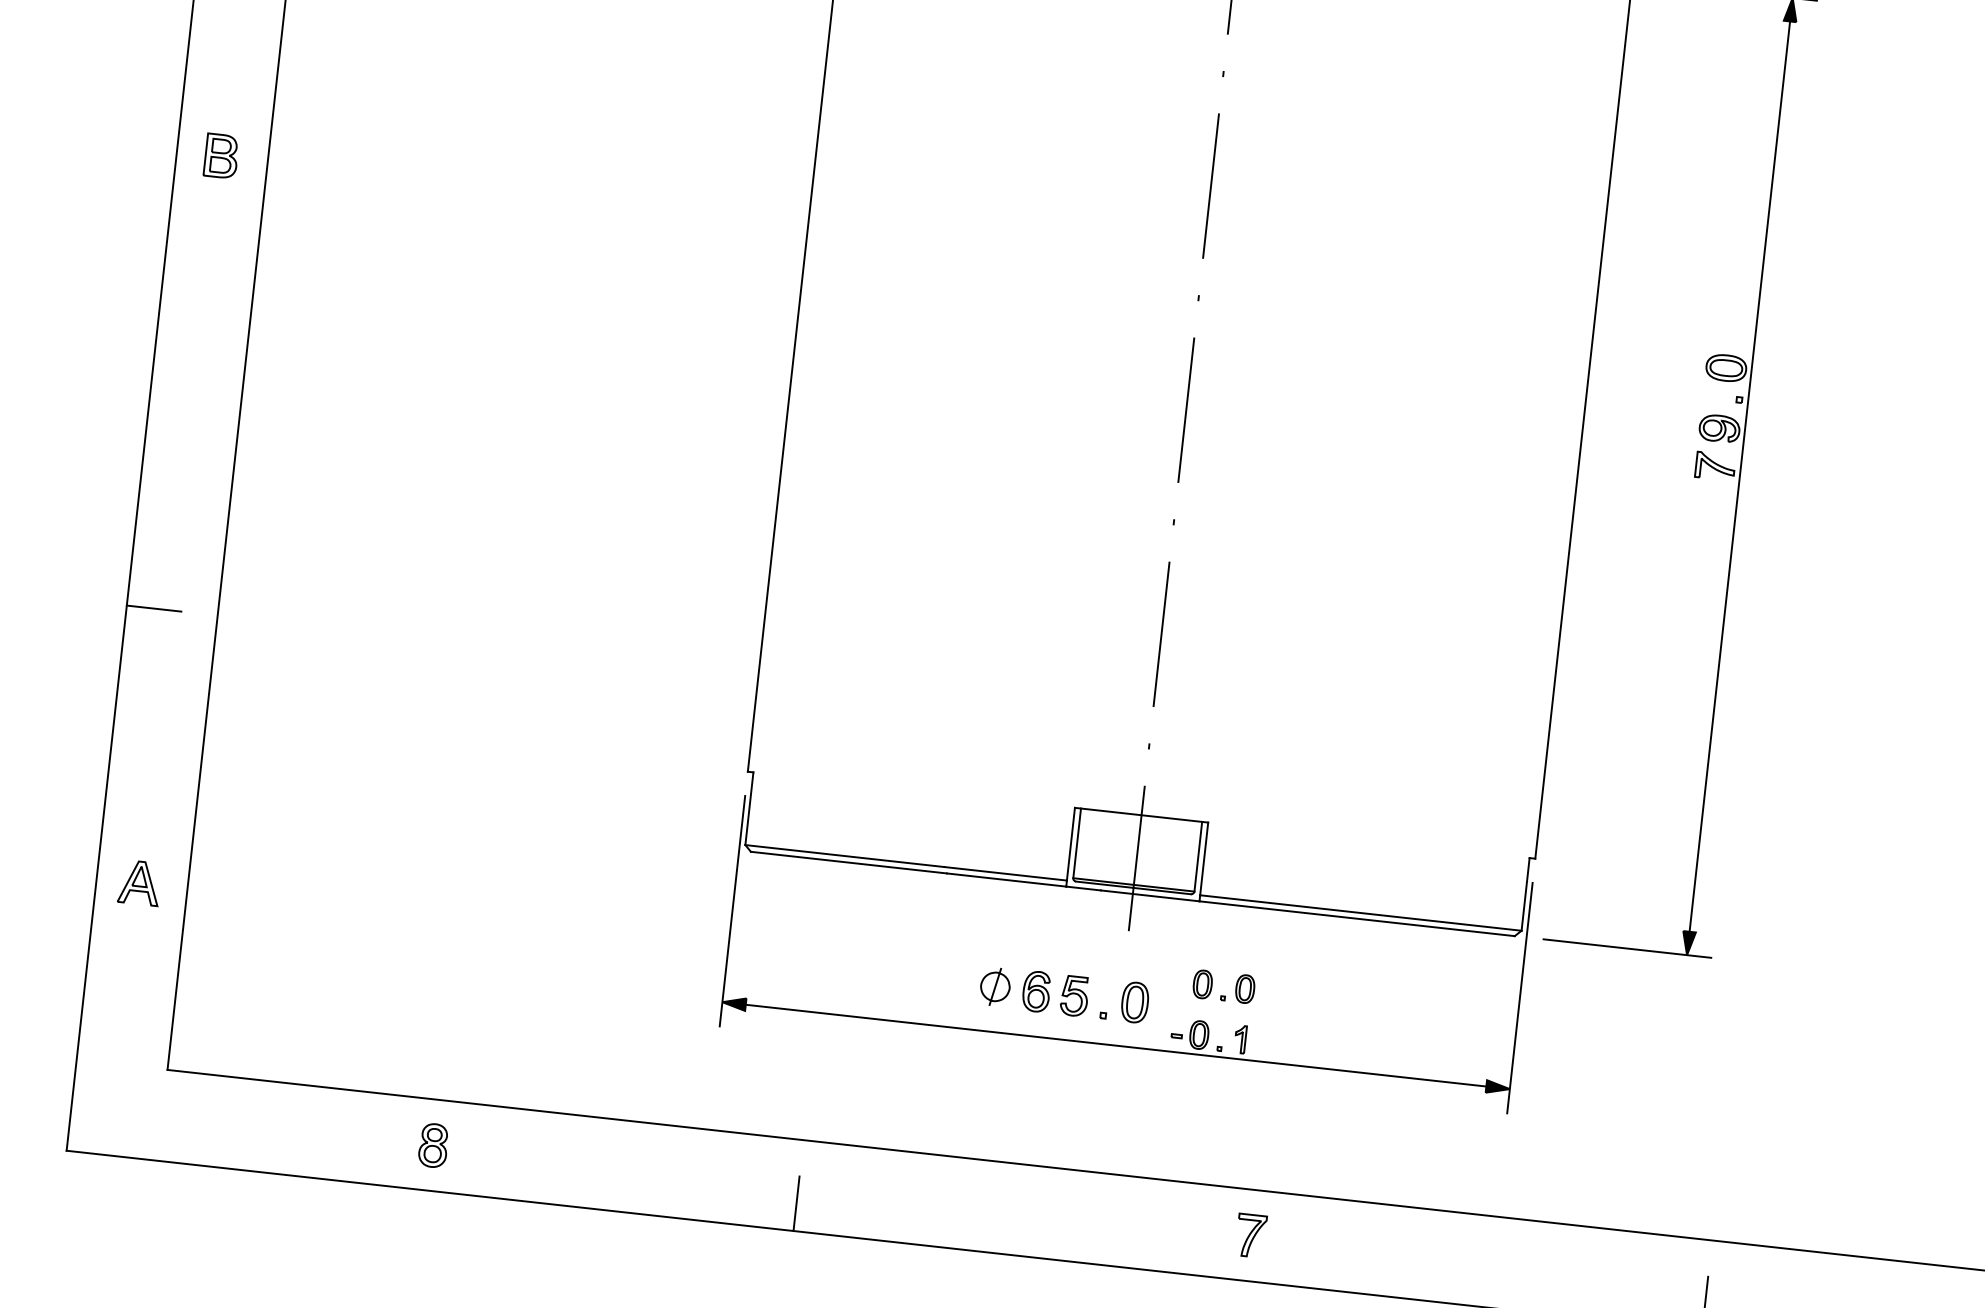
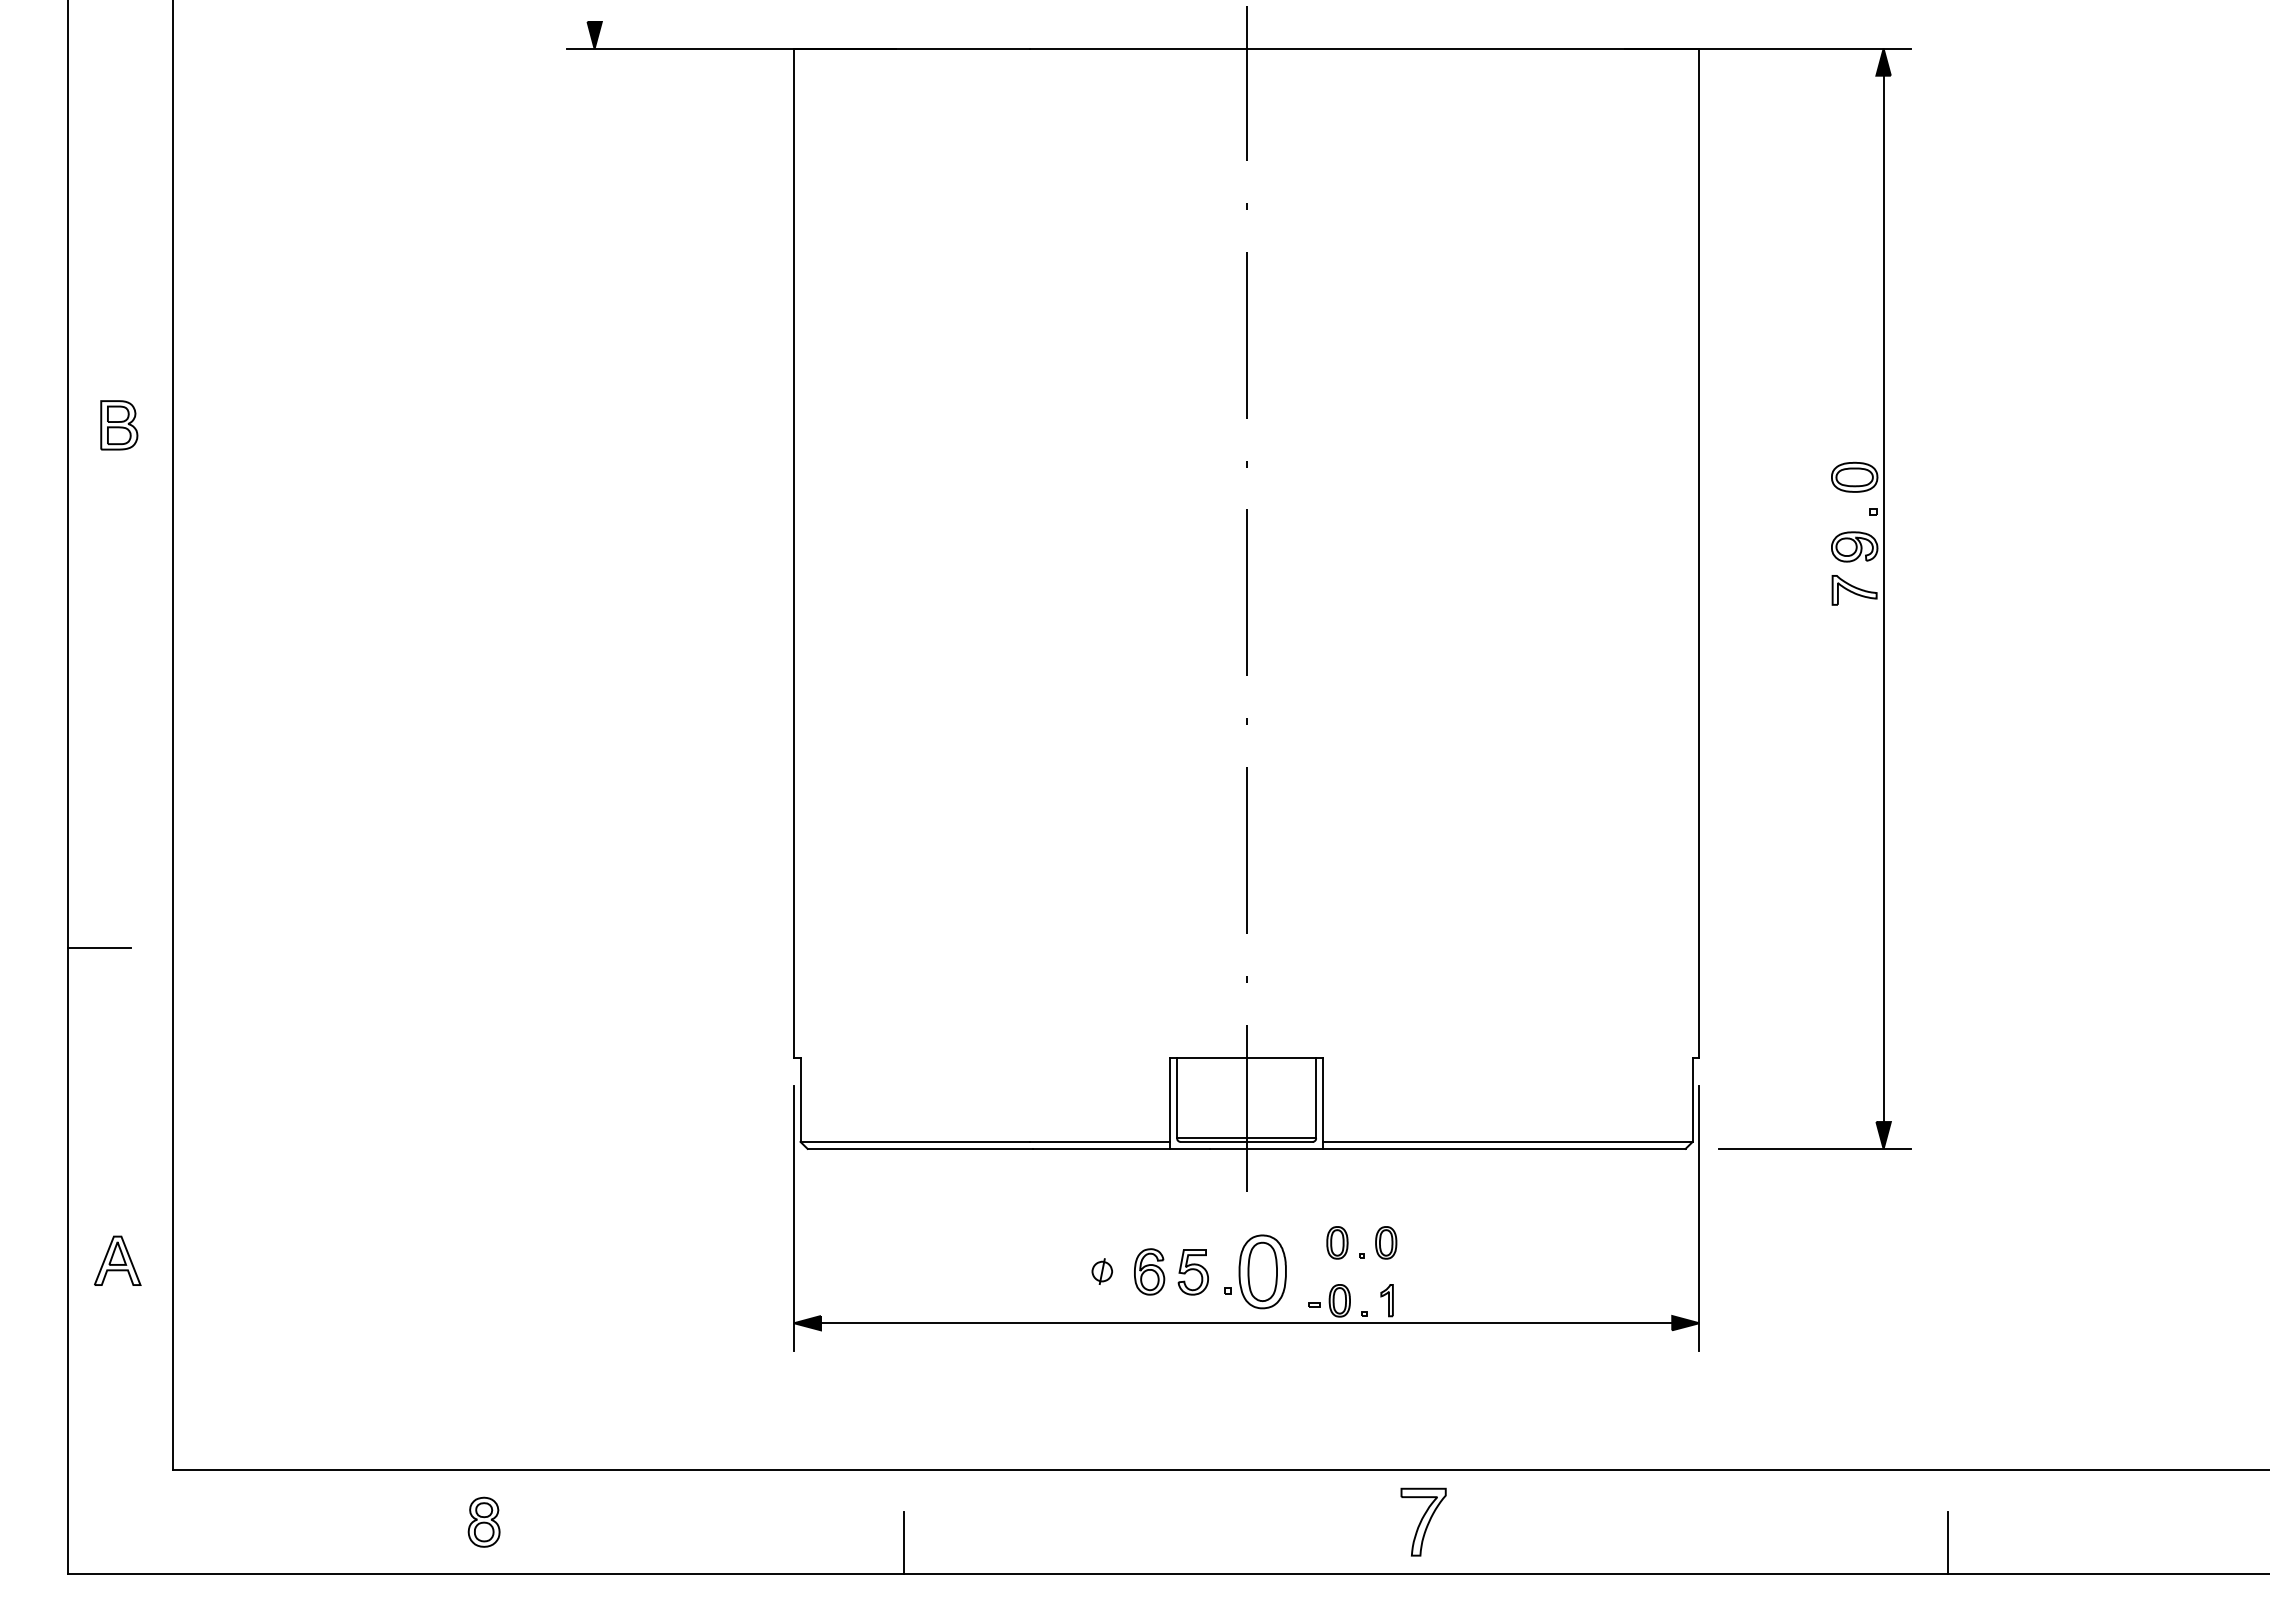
part: (995, 986) -> (1102, 1271), size x0.6
part: (1134, 1002) -> (1262, 1271), size x1.6
part: (1250, 1235) -> (1423, 1522), size x1.4

